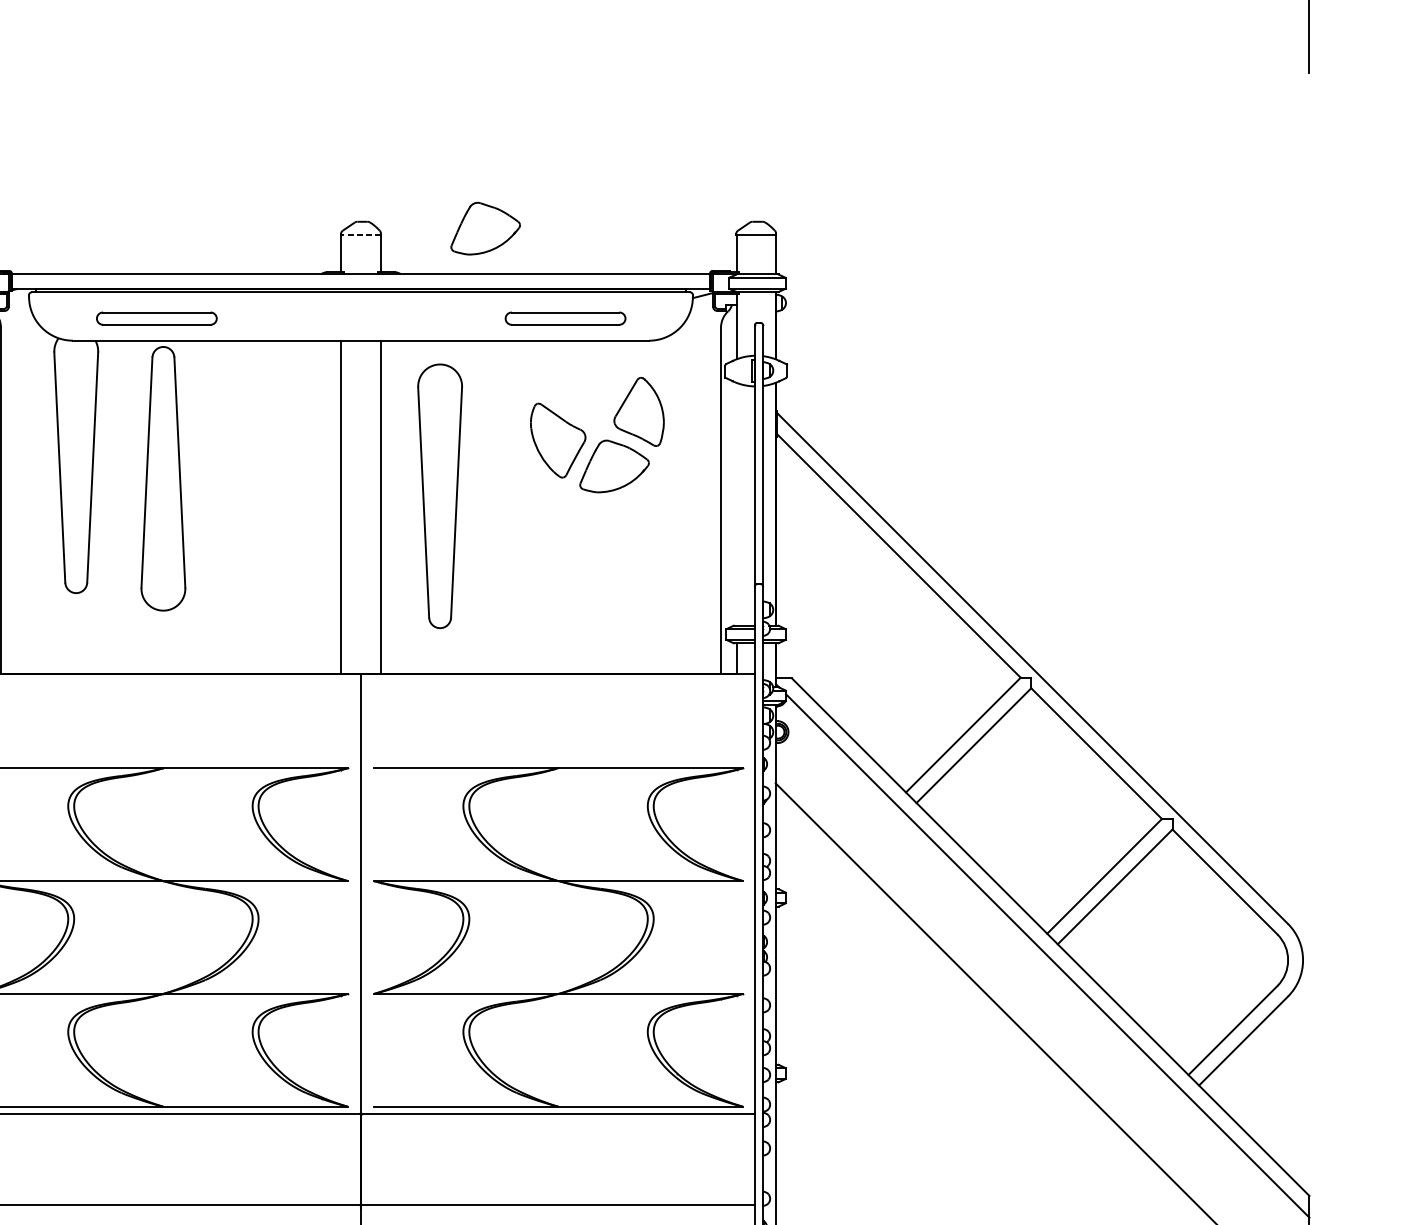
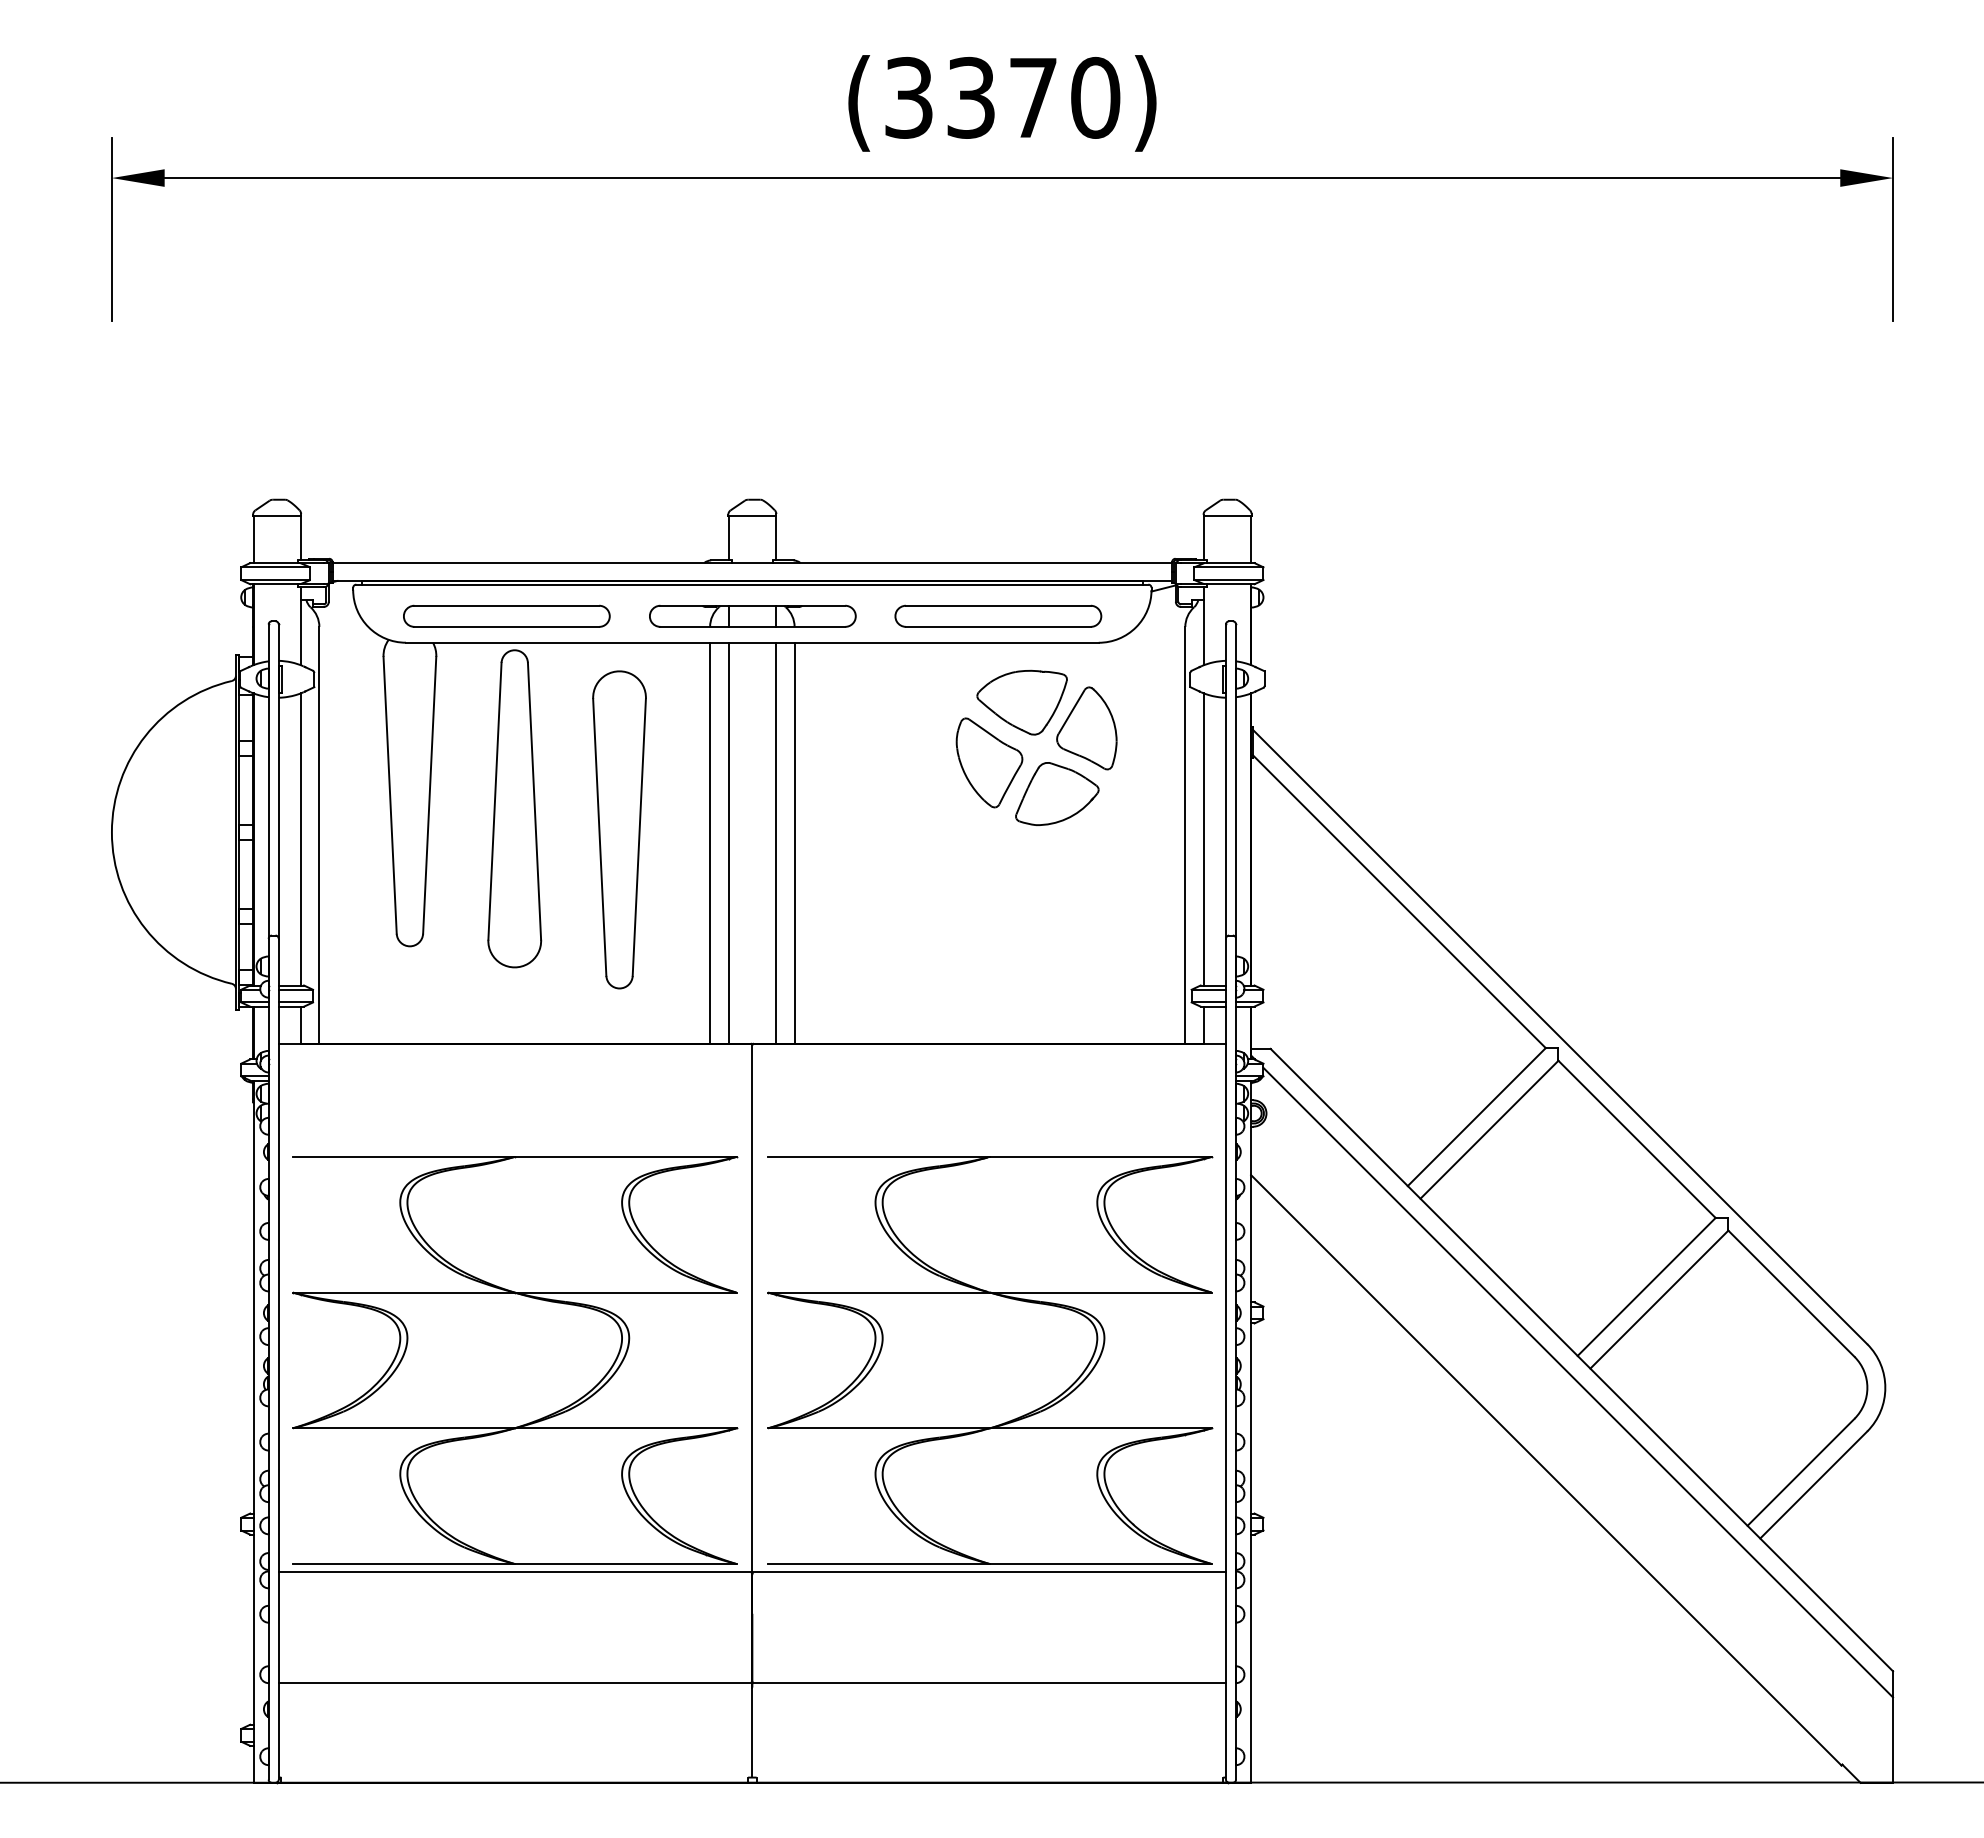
part: (485, 228) -> (902, 507), removed
line: (360, 234) -> (751, 515), dashed -> solid
part: (156, 318) -> (506, 615), size x1.43
part: (361, 318) -> (752, 615), added
part: (565, 318) -> (998, 615), size x1.43
part: (584, 390) -> (1021, 702), added
part: (440, 495) -> (619, 829), moved
line: (736, 504) -> (1204, 839), added
line: (326, 506) -> (710, 842), added
line: (396, 506) -> (794, 842), added

